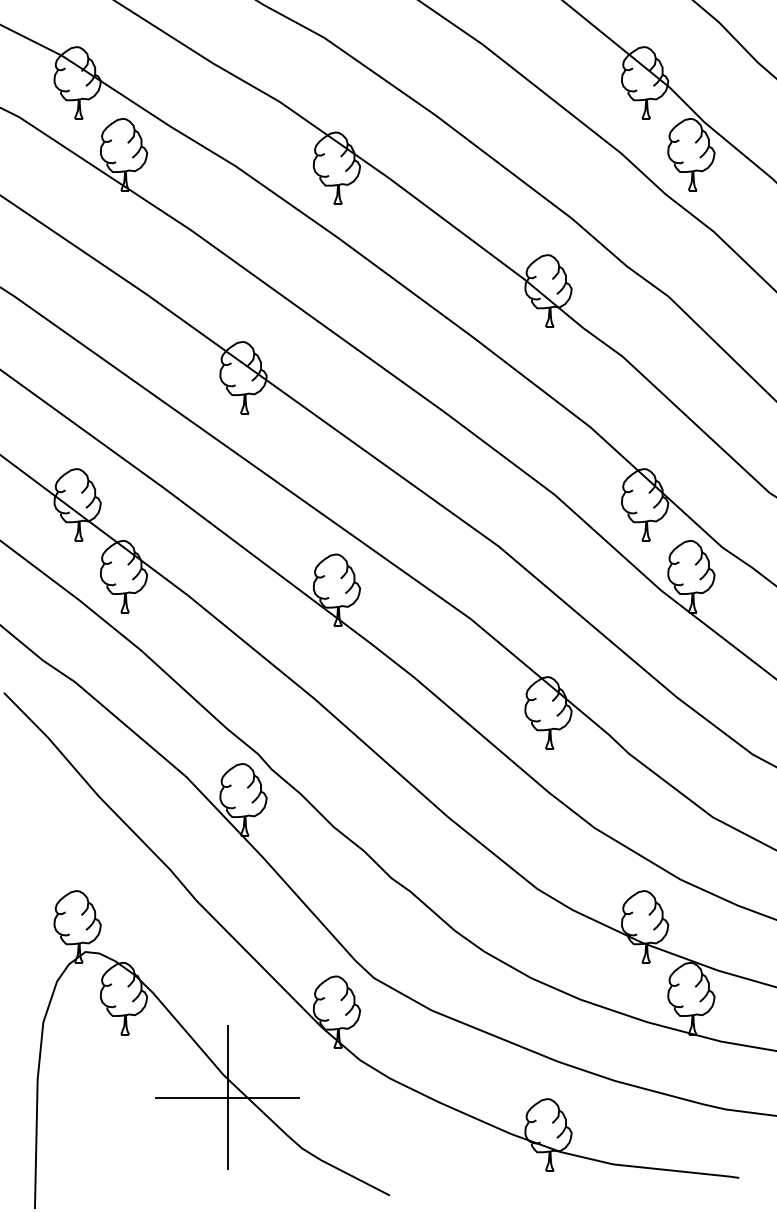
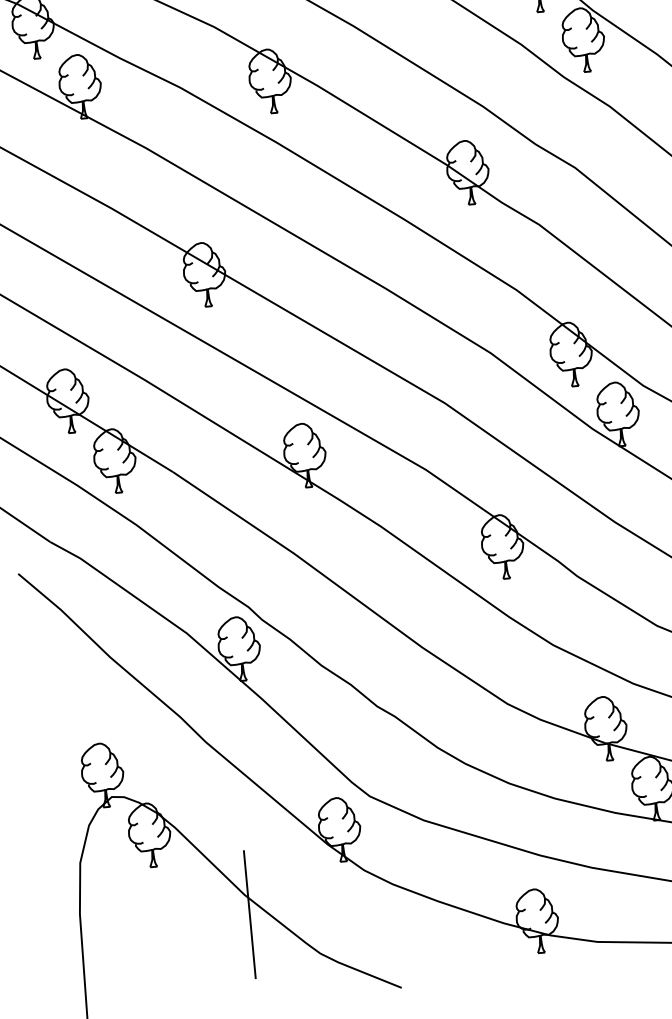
line: (227, 1097) -> (249, 914), removed

